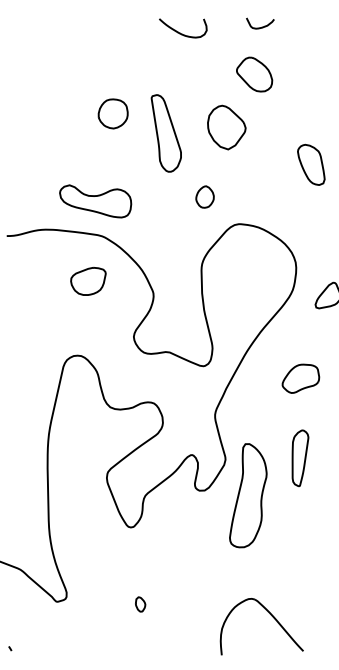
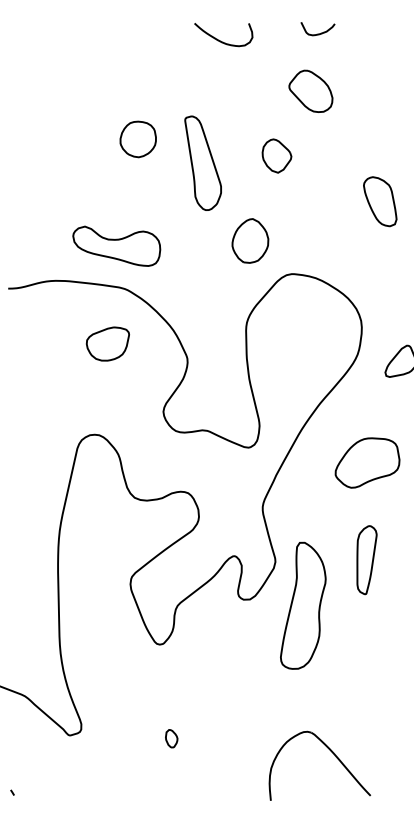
part: (226, 127) -> (276, 155), size x0.62
part: (205, 196) -> (250, 240), size x1.67
part: (300, 378) -> (367, 462), size x1.43

